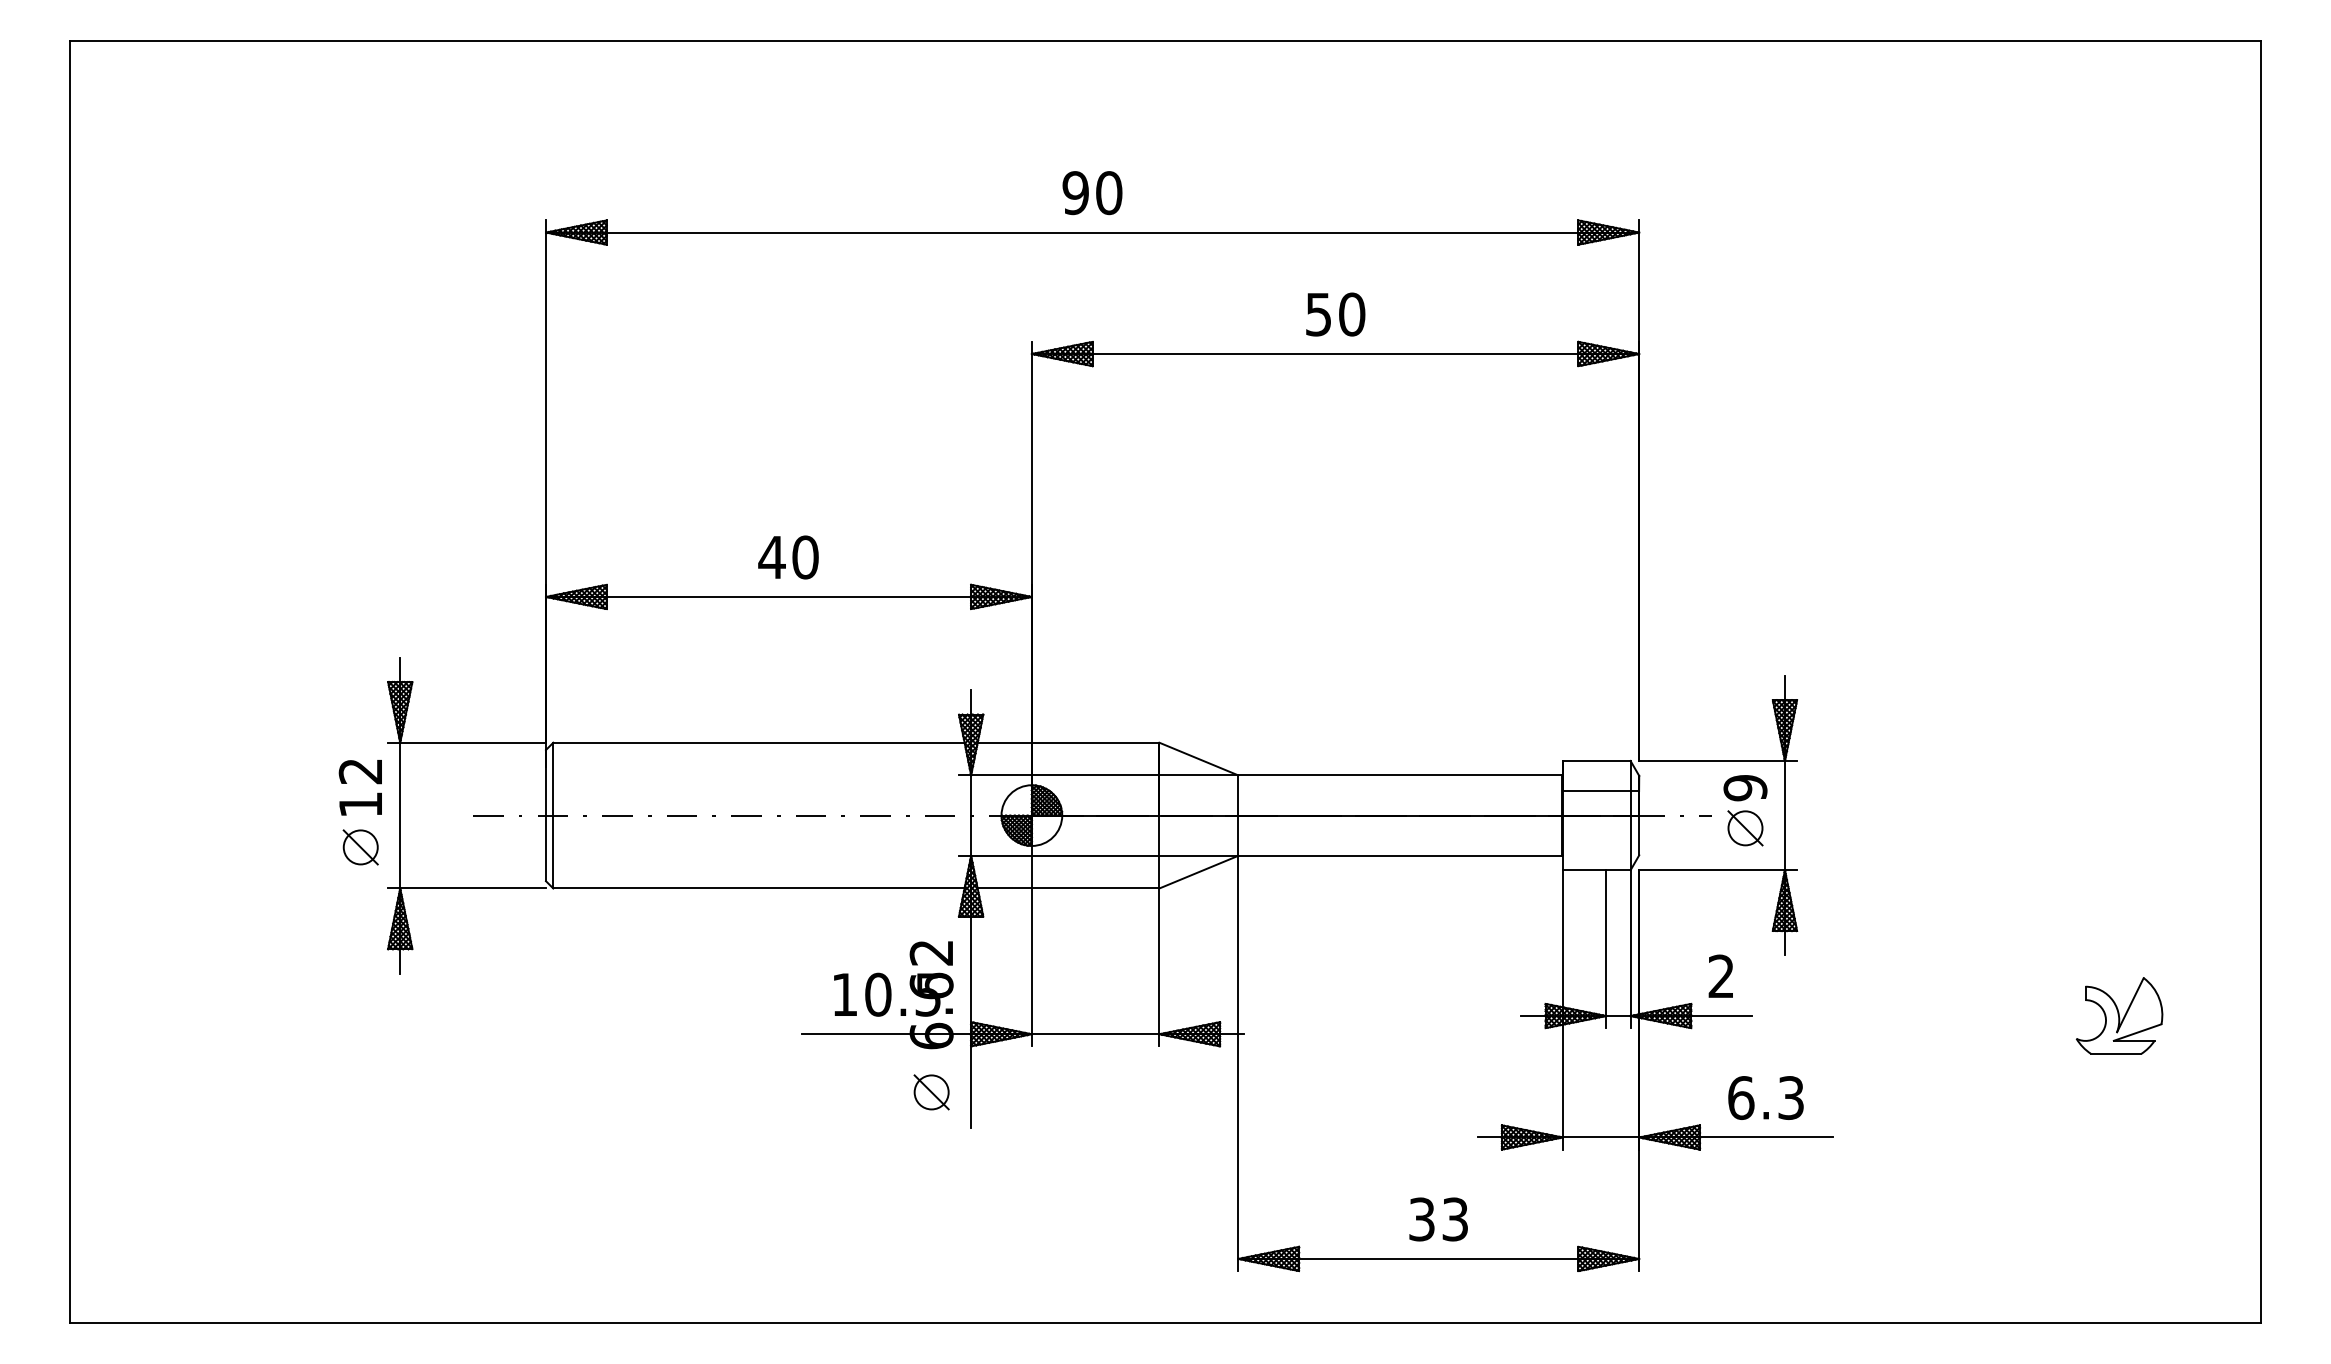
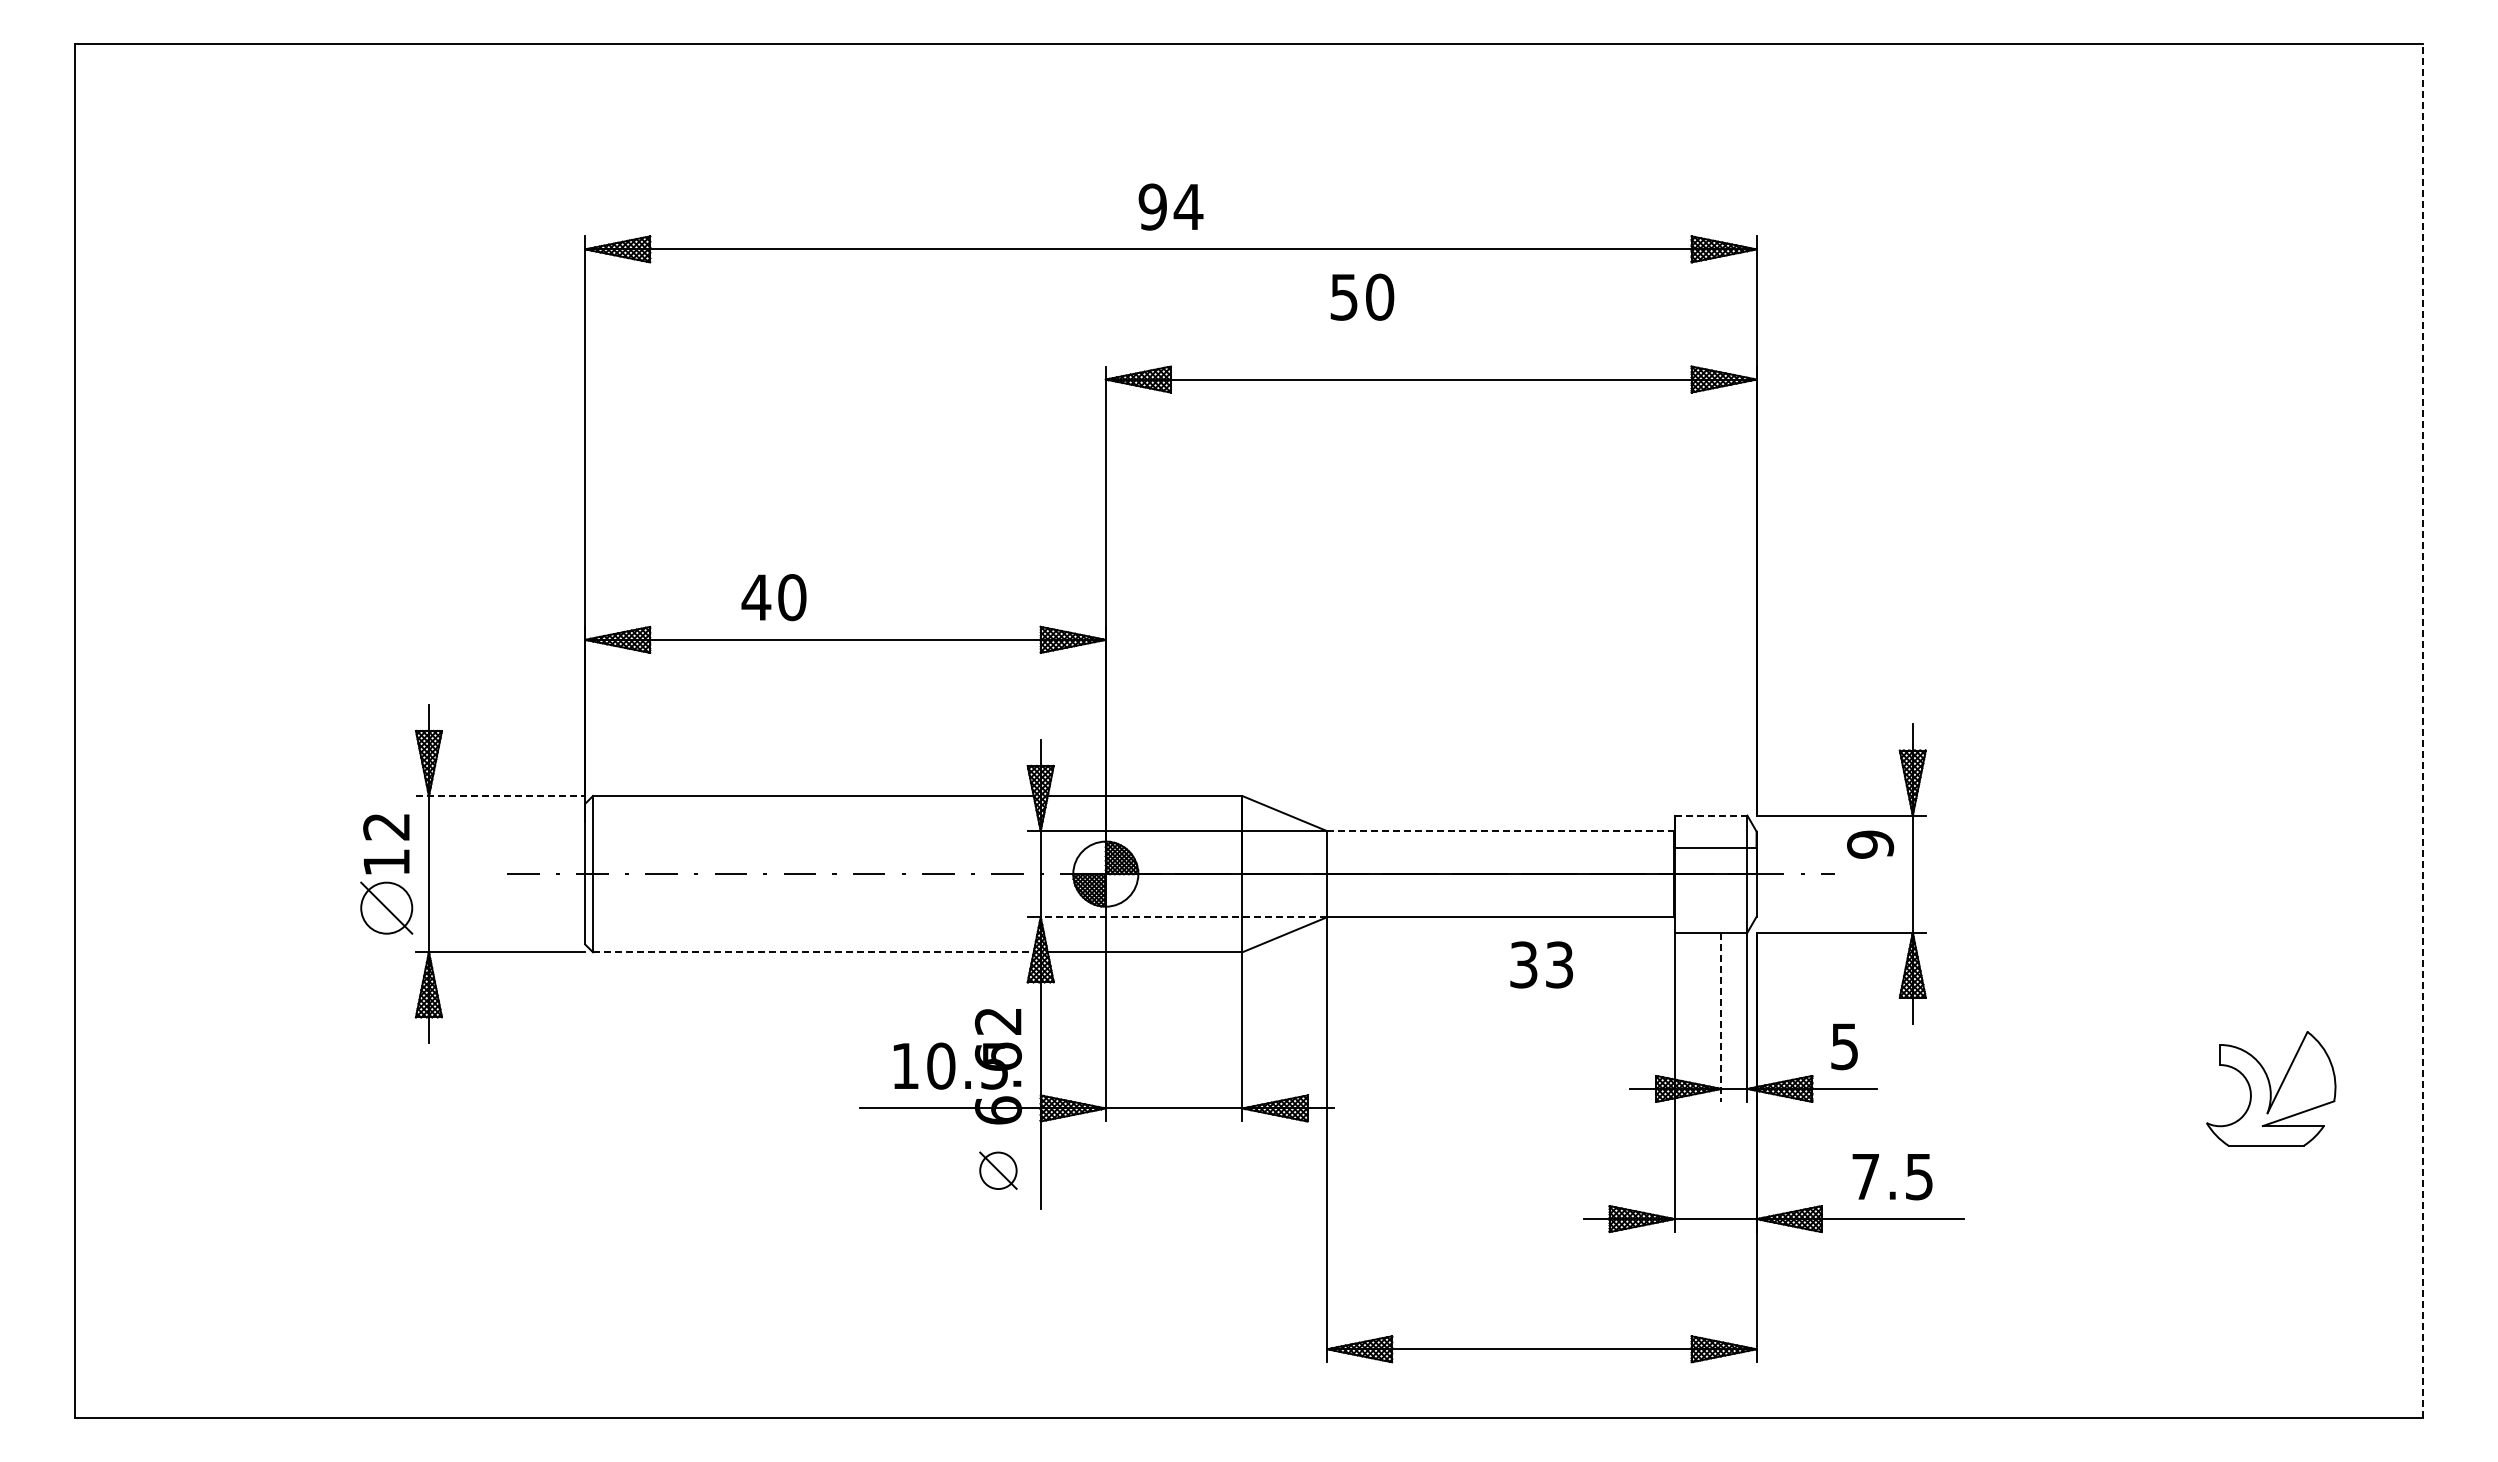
text: (1109, 192) -> (1188, 206), 90 -> 94
text: (1335, 313) -> (1362, 296), moved
text: (788, 557) -> (773, 597), moved
line: (2261, 681) -> (2423, 730), solid -> dashed
line: (466, 743) -> (500, 796), solid -> dashed
line: (1597, 760) -> (1711, 815), solid -> dashed
line: (1400, 775) -> (1500, 831), solid -> dashed
part: (1745, 828) -> (1870, 887), removed
part: (360, 847) -> (386, 908), size x1.4
line: (1104, 856) -> (1183, 917), solid -> dashed
line: (759, 888) -> (813, 952), solid -> dashed
line: (1606, 949) -> (1721, 1017), solid -> dashed
text: (1721, 976) -> (1844, 1046), 2 -> 5
part: (2119, 1015) -> (2271, 1088), size x1.4
text: (1766, 1097) -> (1892, 1176), 6.3 -> 7.5
text: (1438, 1219) -> (1541, 964), moved

